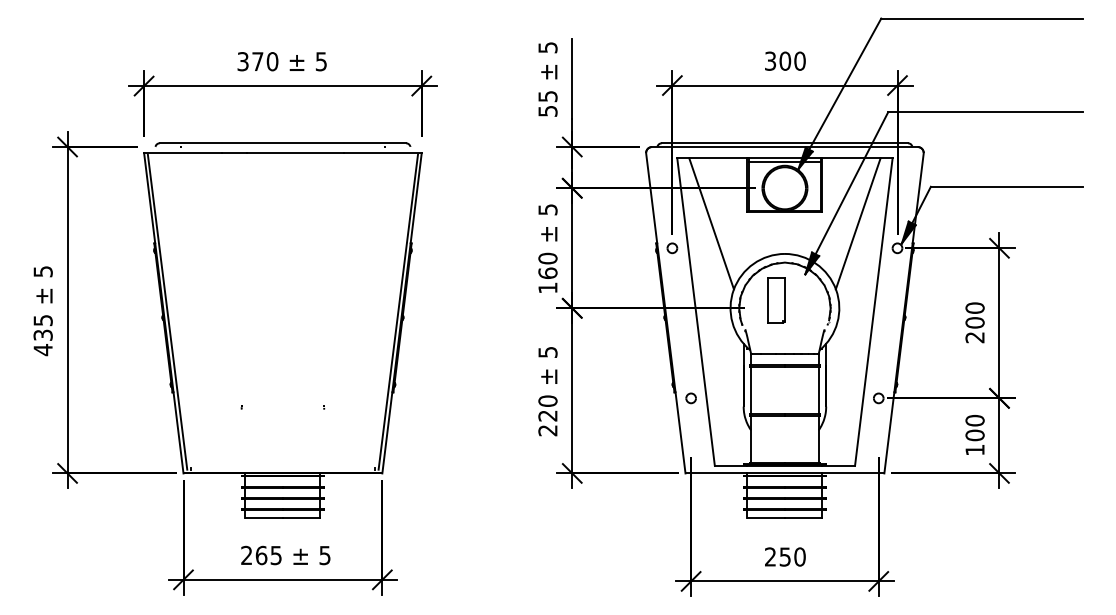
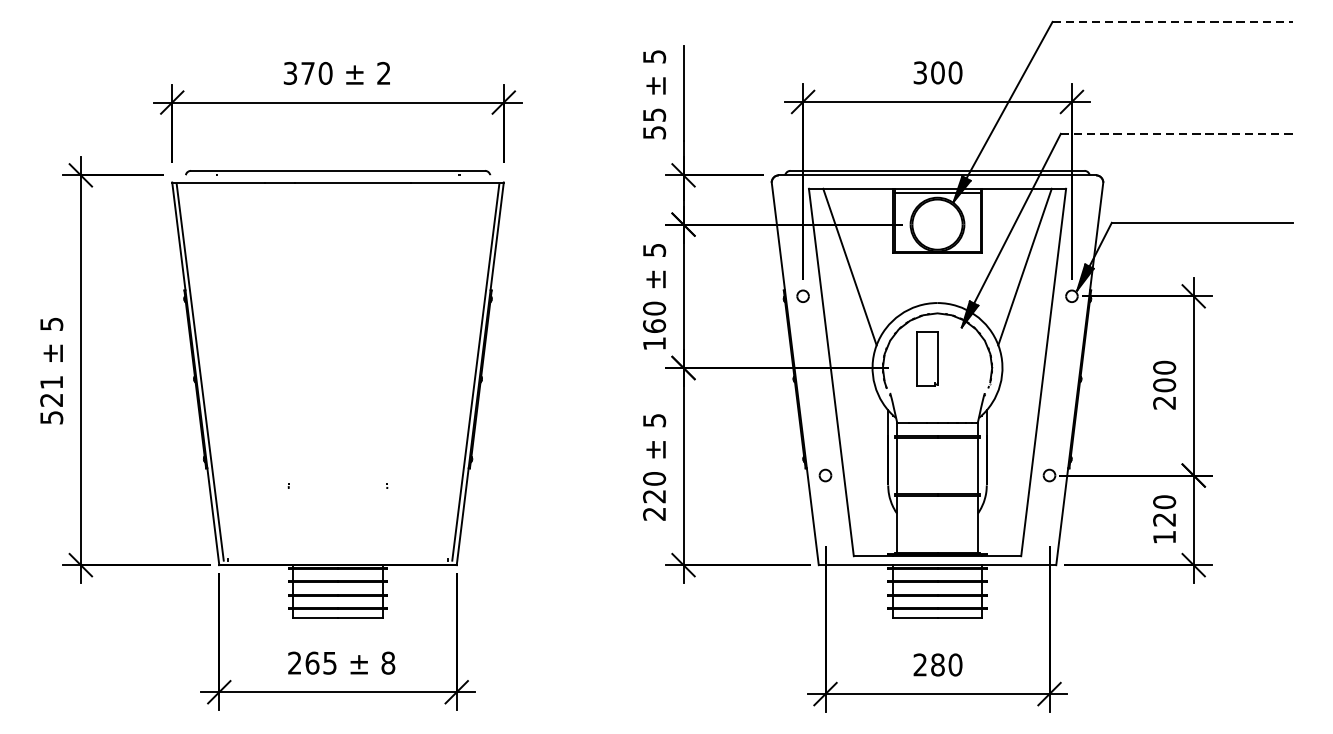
line: (981, 18) -> (1172, 21), solid -> dashed
text: (320, 61) -> (382, 73), 5 -> 2
line: (985, 112) -> (1177, 134), solid -> dashed
text: (42, 335) -> (50, 400), 435 -> 521
text: (974, 435) -> (1163, 519), 100 -> 120
text: (324, 555) -> (387, 663), 5 -> 8
text: (785, 556) -> (938, 664), 250 -> 280

